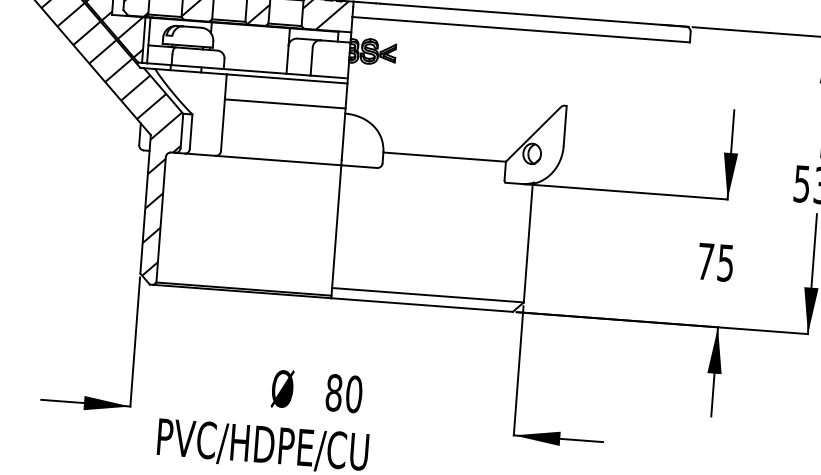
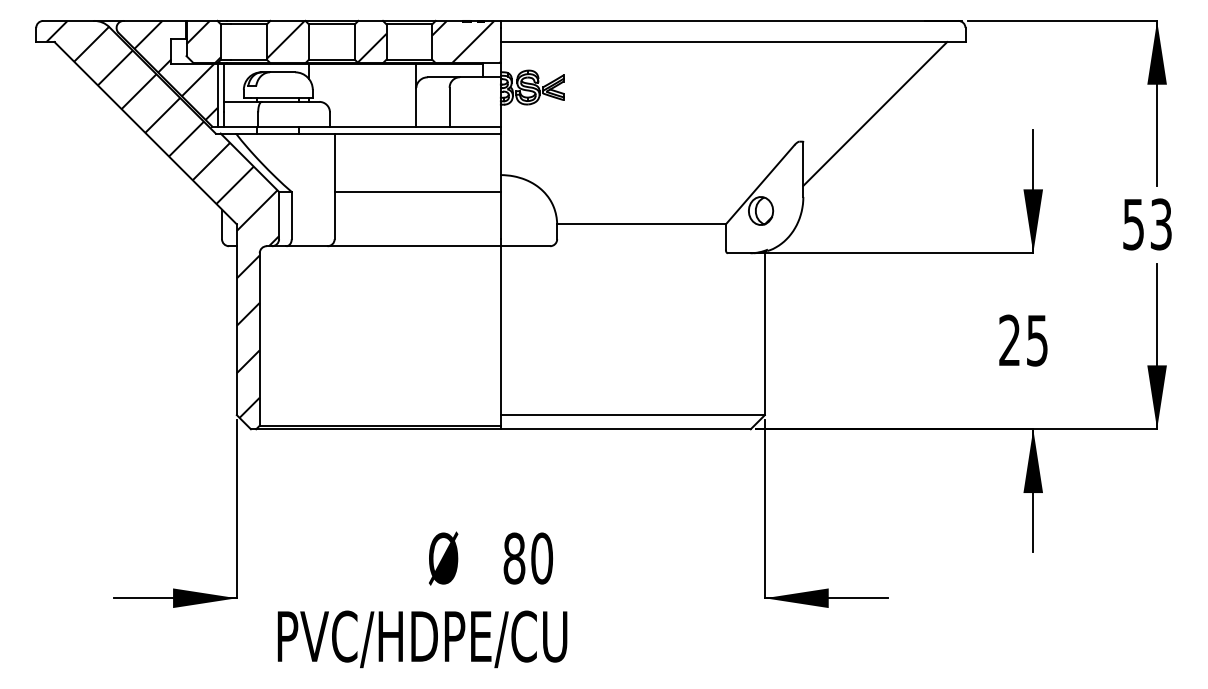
line: (620, 89) -> (875, 113), added
line: (285, 103) -> (417, 191), moved
text: (705, 260) -> (1009, 339), 75 -> 25

